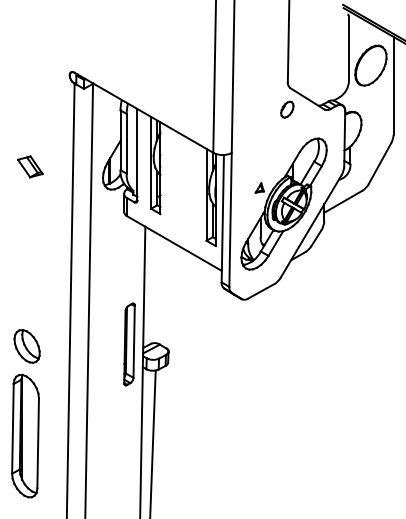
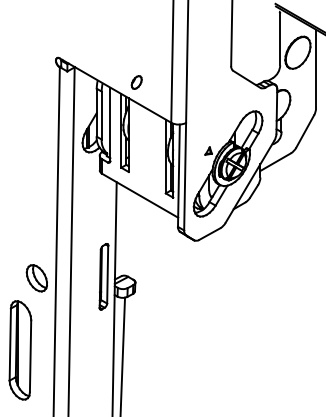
part: (287, 109) -> (136, 82), moved
part: (30, 166) -> (24, 133), removed
part: (26, 346) -> (36, 278), moved

